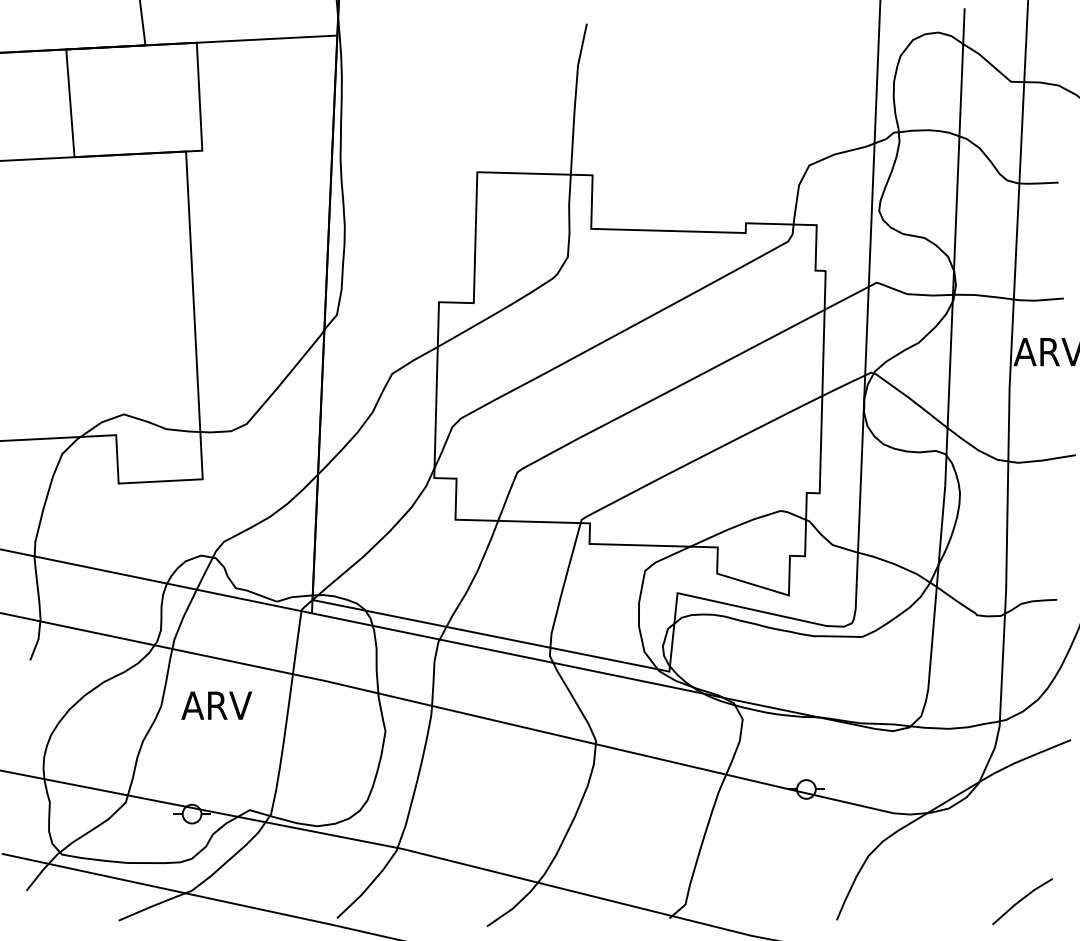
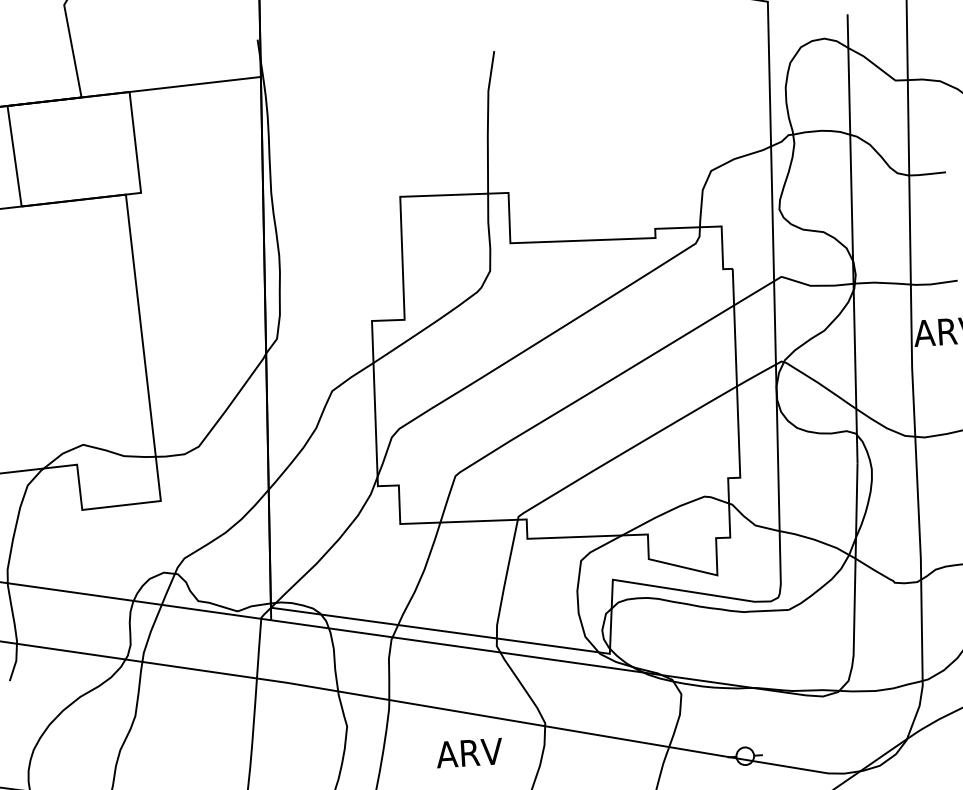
text: (216, 705) -> (469, 752), moved

